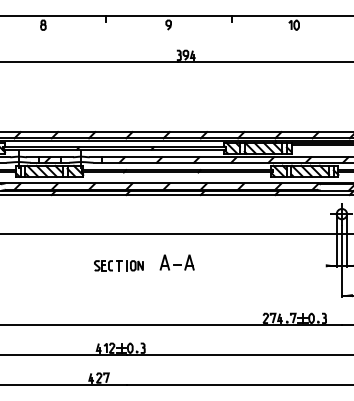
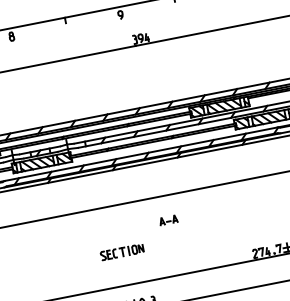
part: (176, 262) -> (168, 220), size x0.6
part: (118, 265) -> (121, 252), moved

